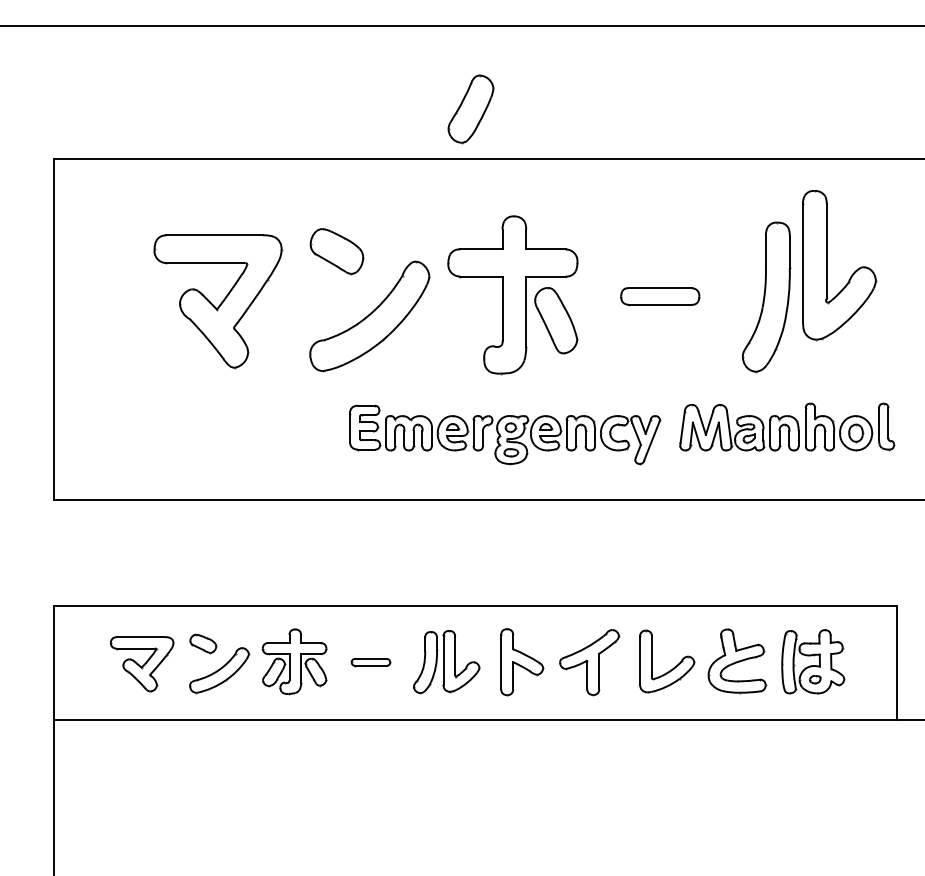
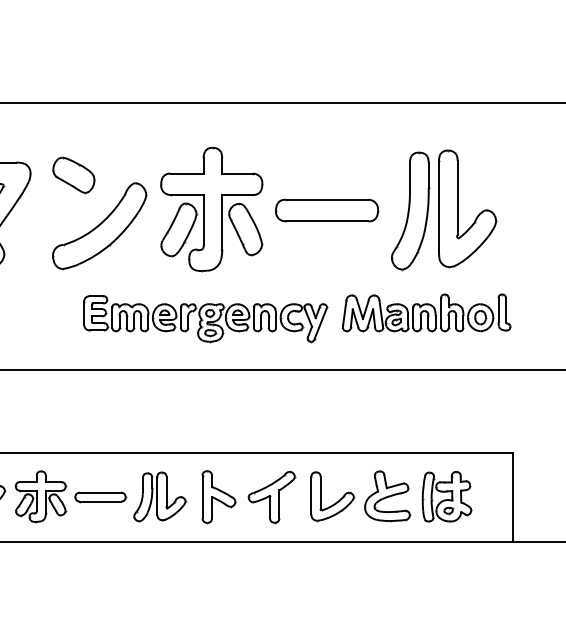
part: (470, 109) -> (178, 230), moved
part: (827, 265) -> (458, 209), moved
part: (660, 296) -> (327, 210), size x1.67
part: (370, 662) -> (100, 497), size x1.67

